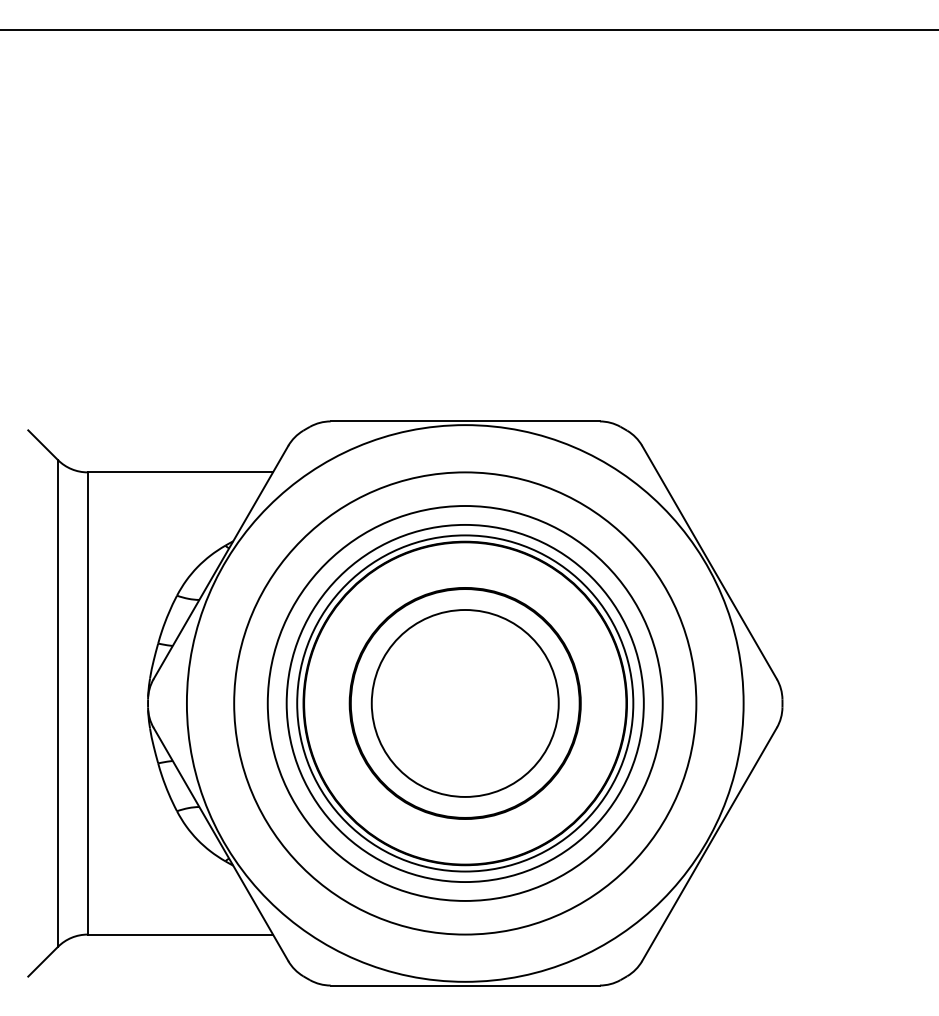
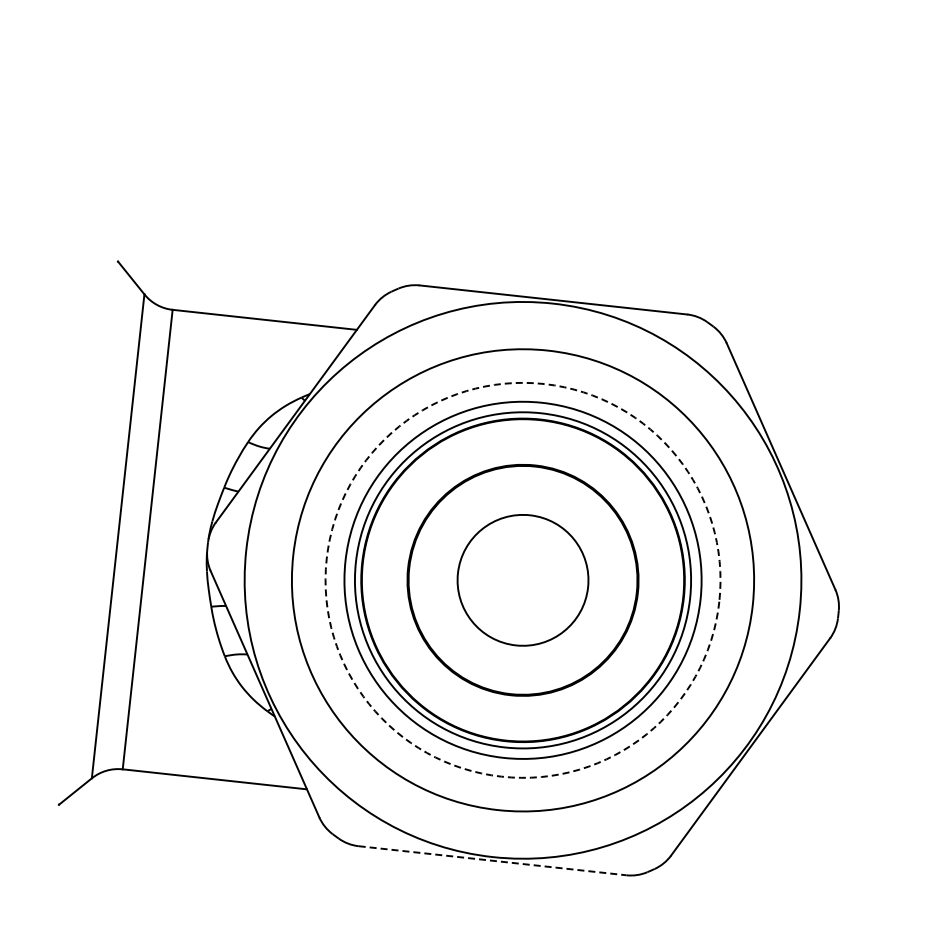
circle: (464, 702) -> (522, 579), size x0.7
circle: (464, 703) -> (522, 580), solid -> dashed
line: (465, 985) -> (492, 860), solid -> dashed

